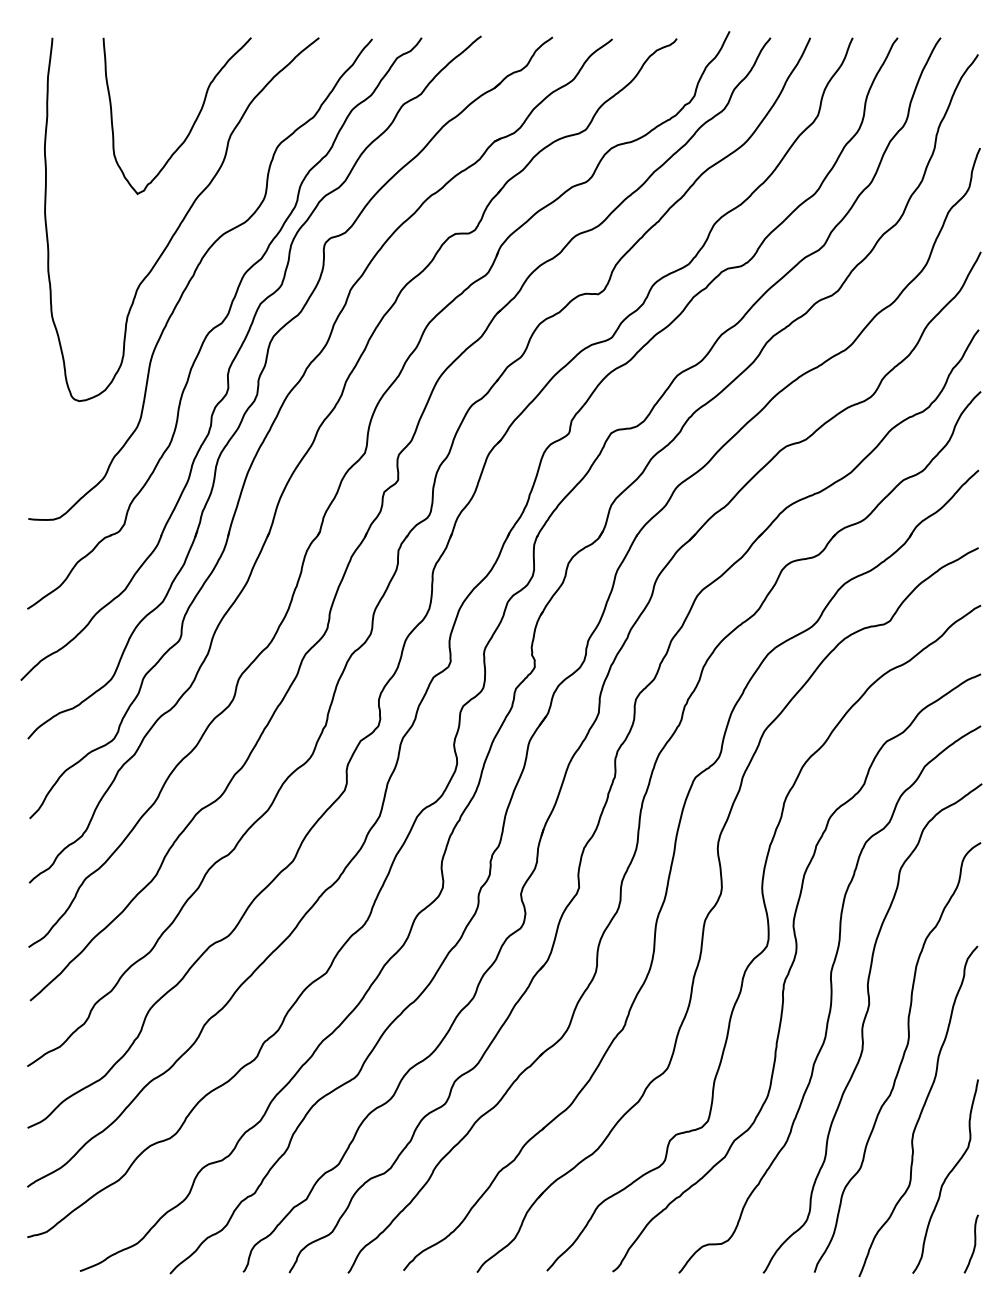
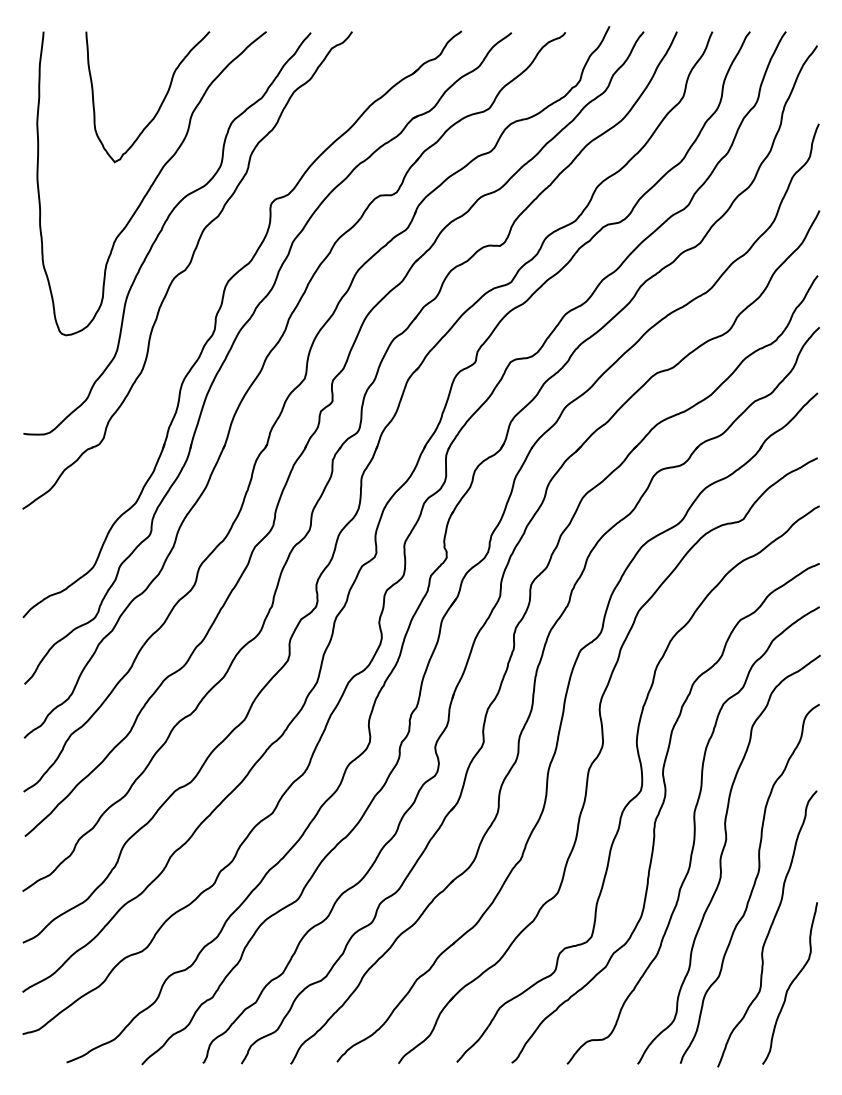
part: (239, 351) -> (199, 293), removed
curve: (974, 1243) -> (814, 1039), removed

